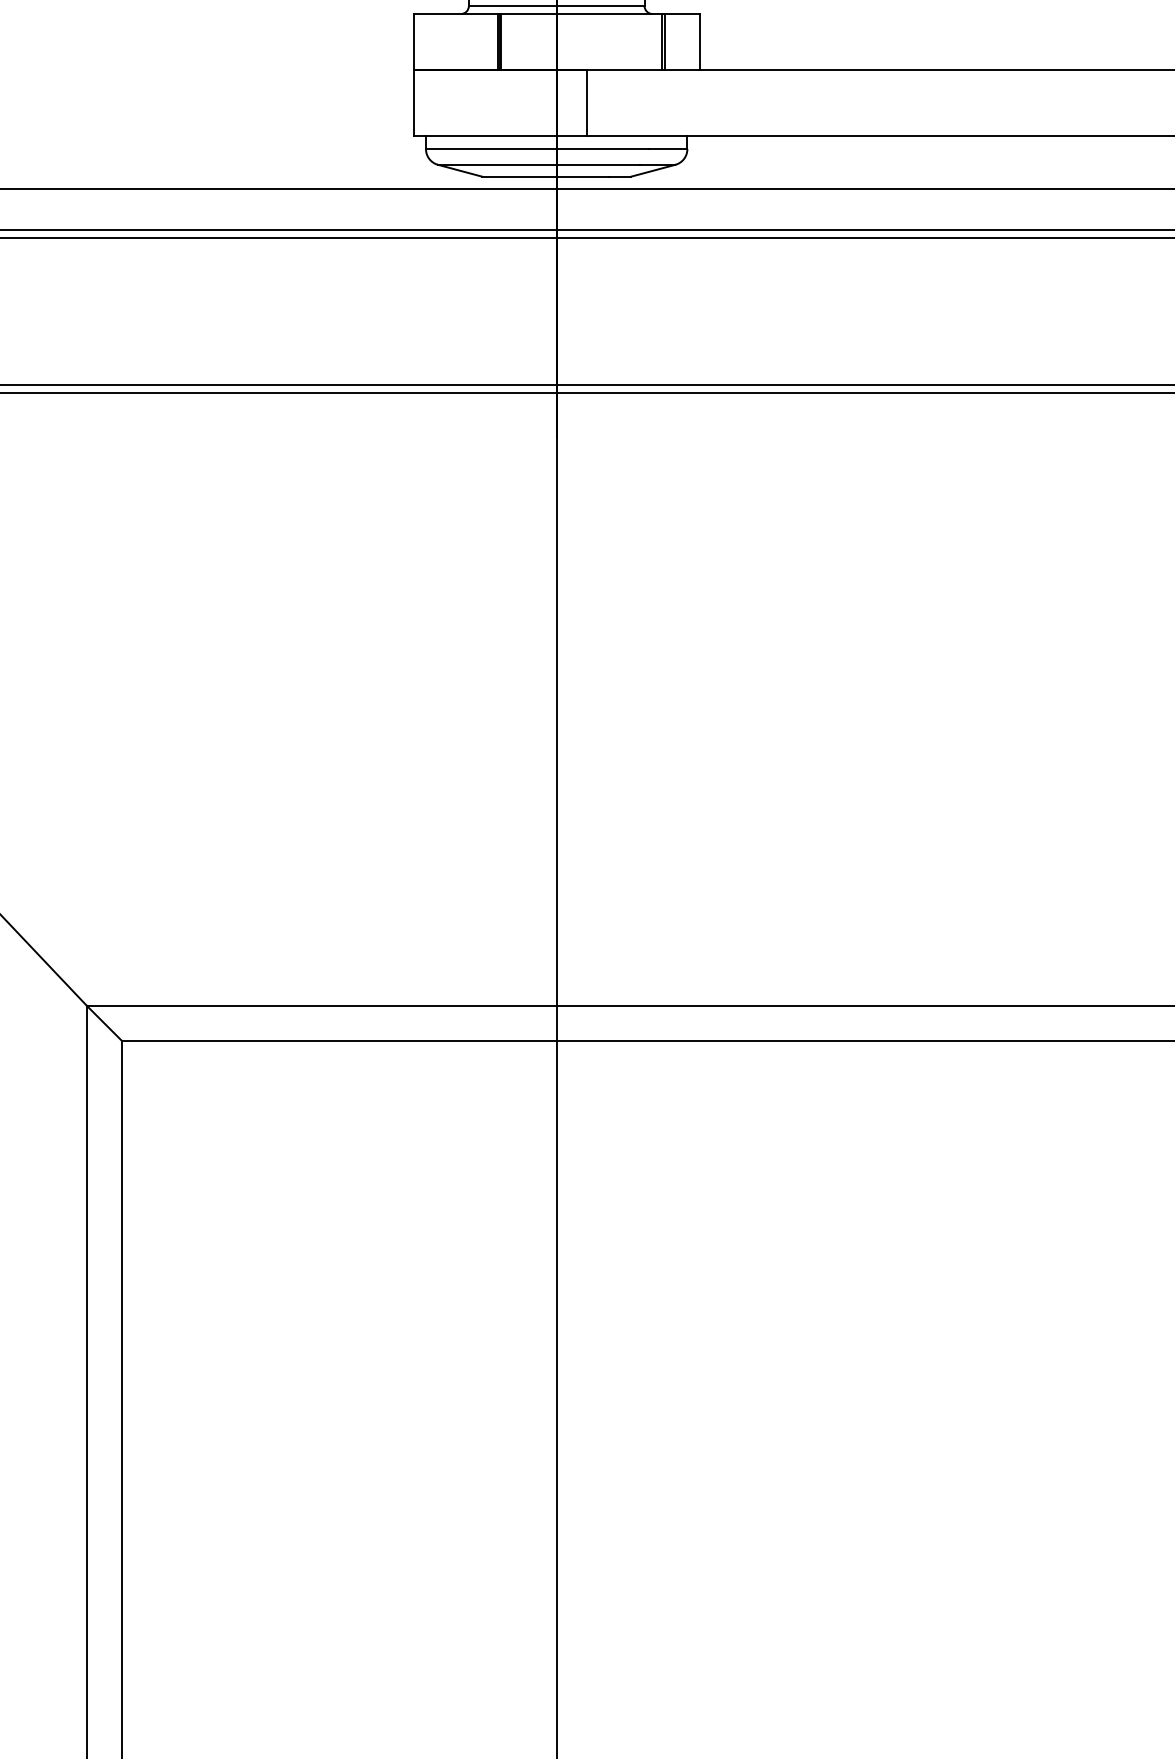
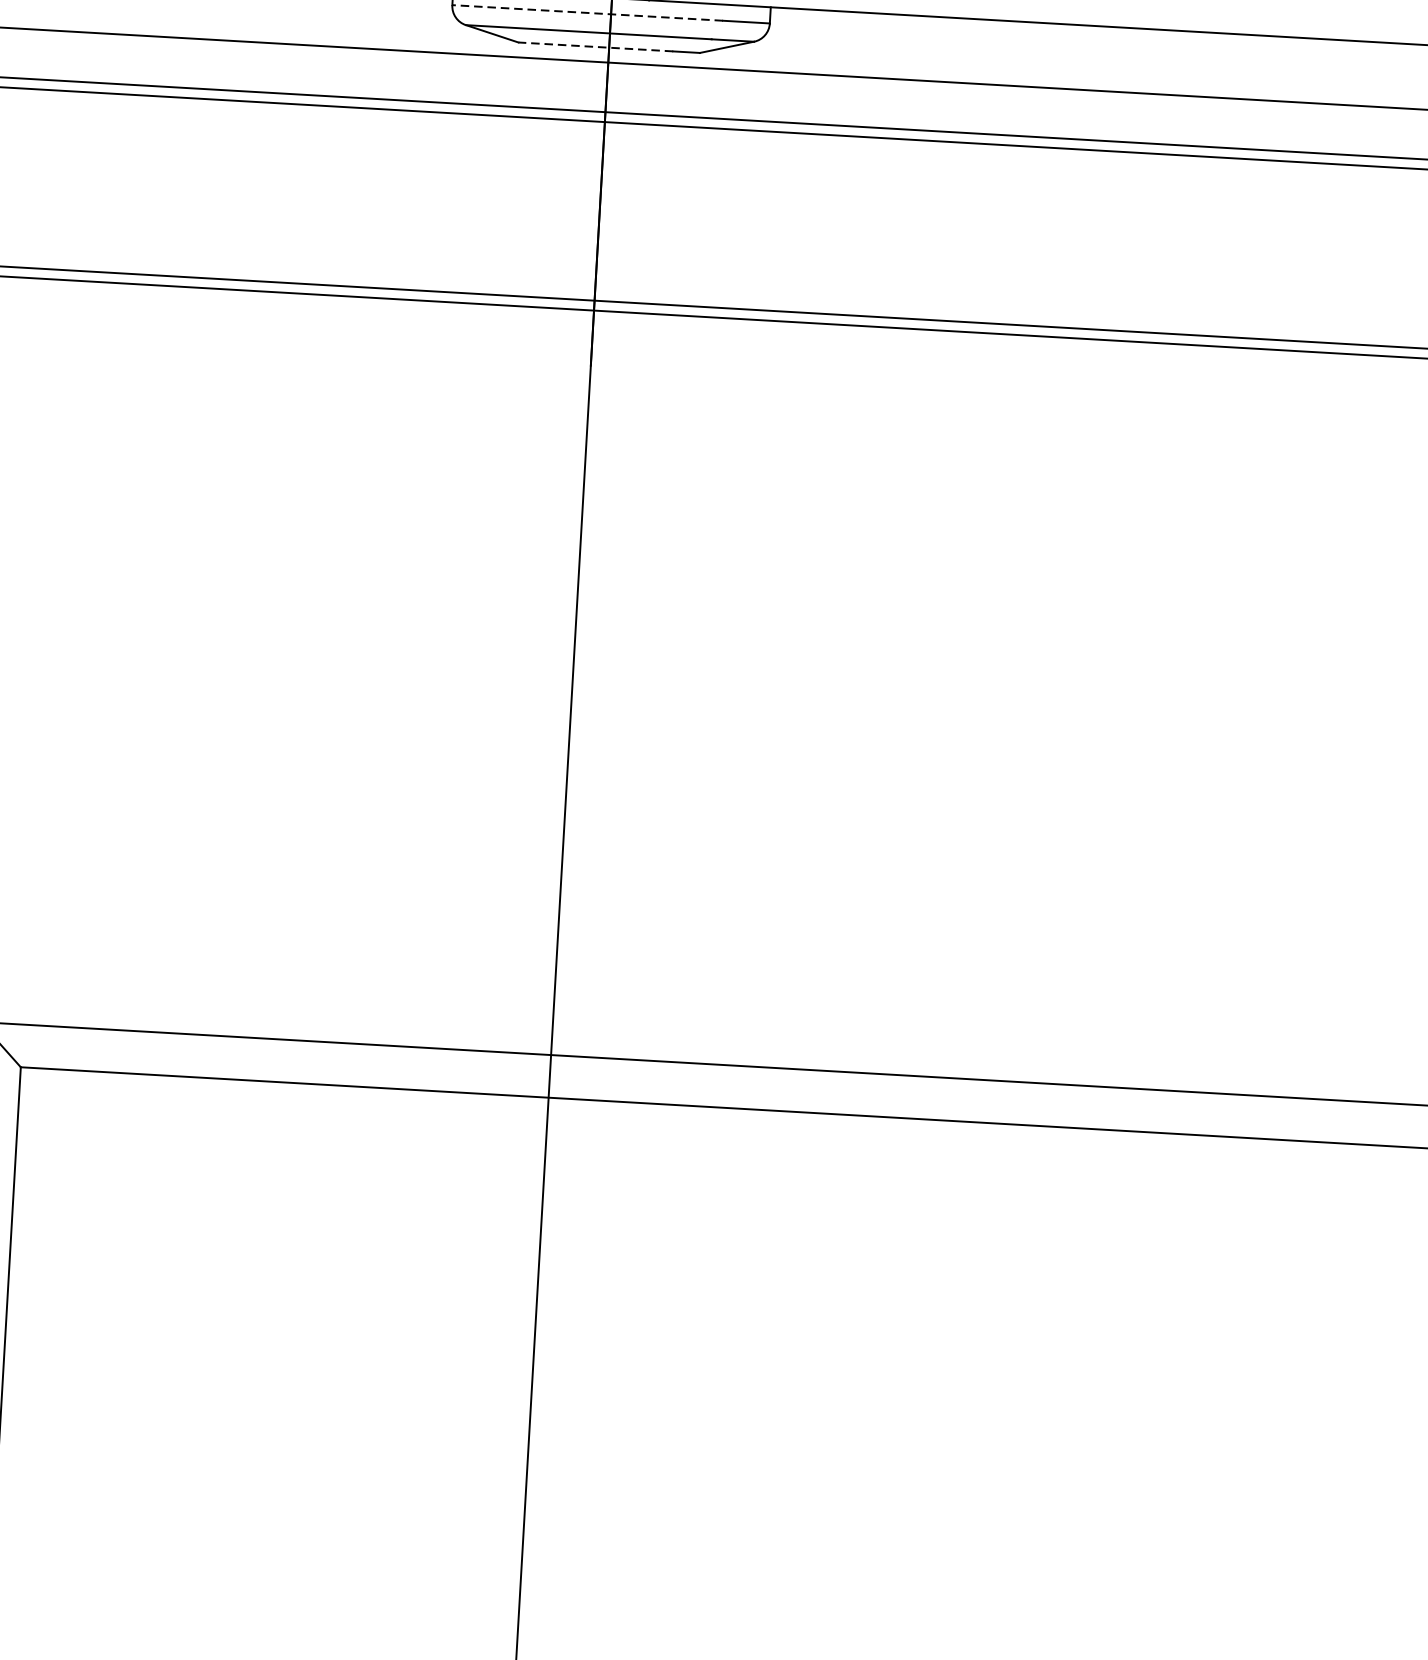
line: (536, 149) -> (586, 13), solid -> dashed
line: (545, 176) -> (595, 46), solid -> dashed

